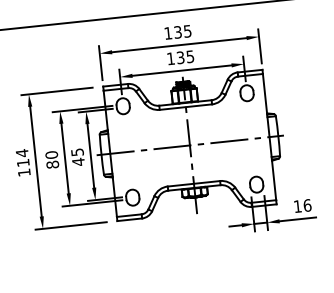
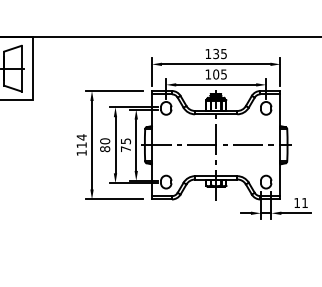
text: (181, 57) -> (216, 74), 135 -> 105
text: (78, 162) -> (125, 149), 45 -> 75
text: (308, 204) -> (305, 202), 16 -> 11

